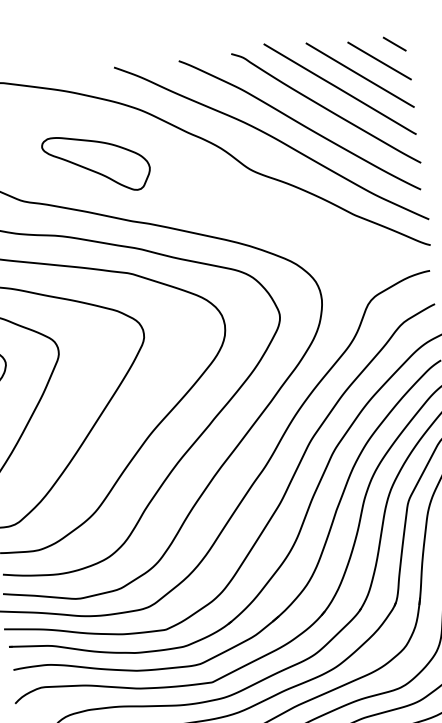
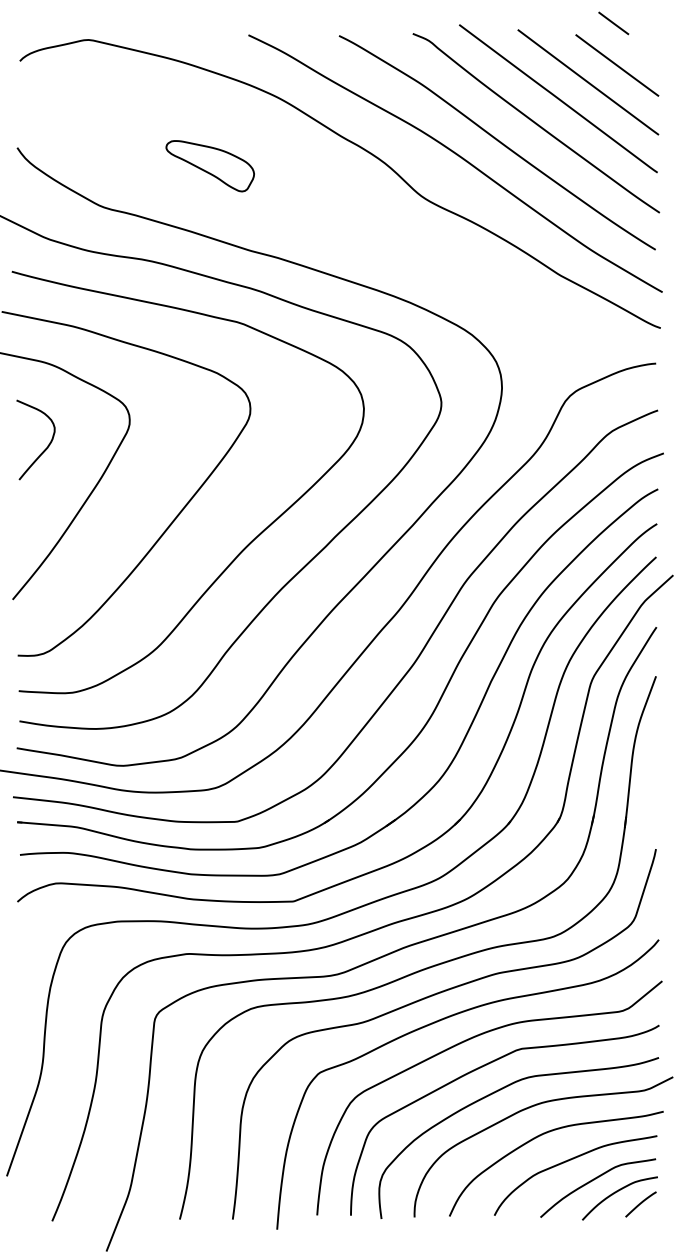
line: (394, 44) -> (613, 23), moved
part: (96, 164) -> (210, 166), size x0.6

